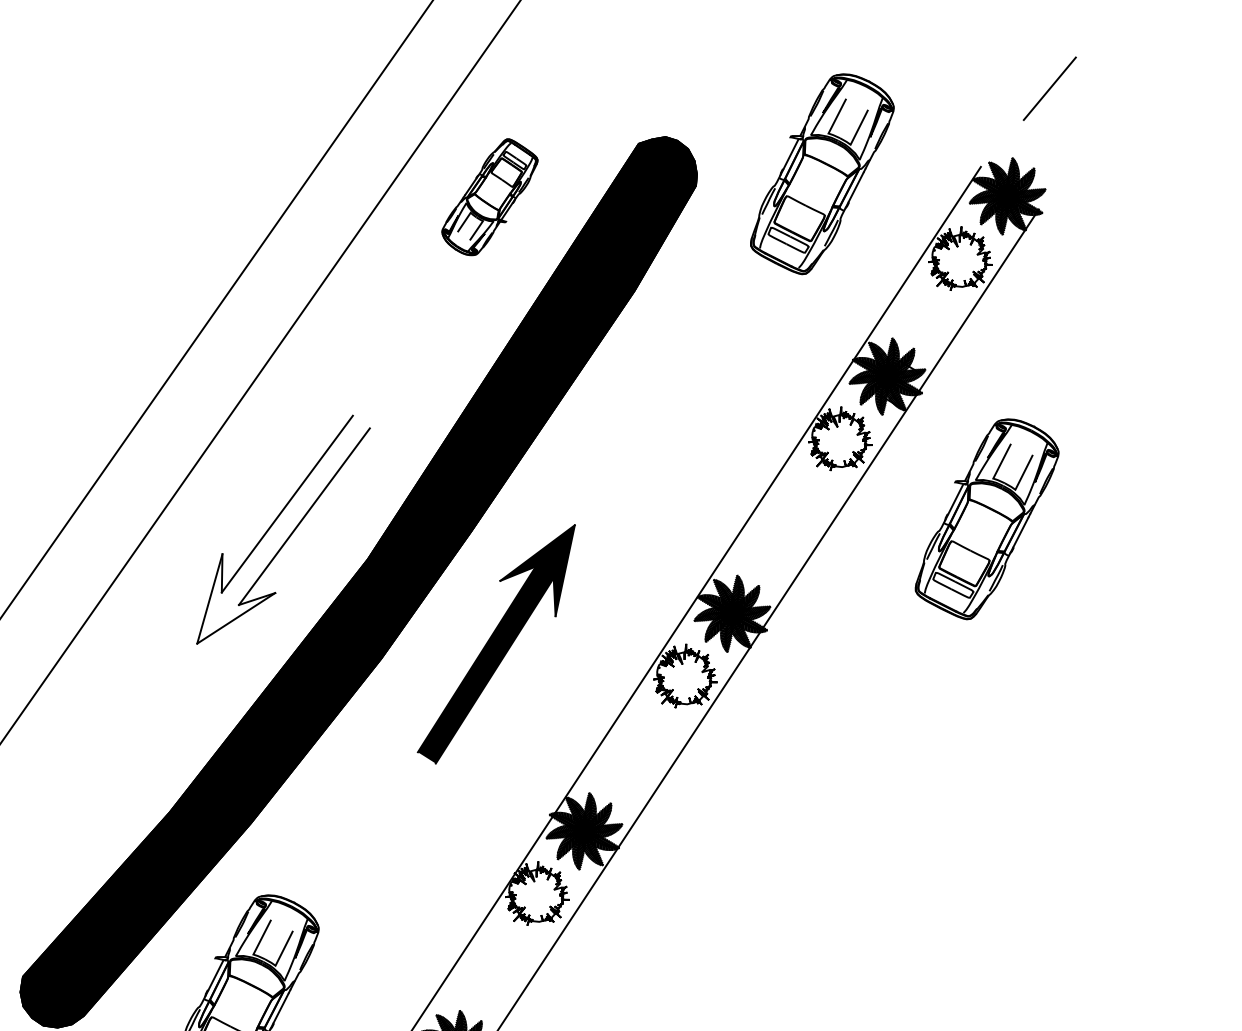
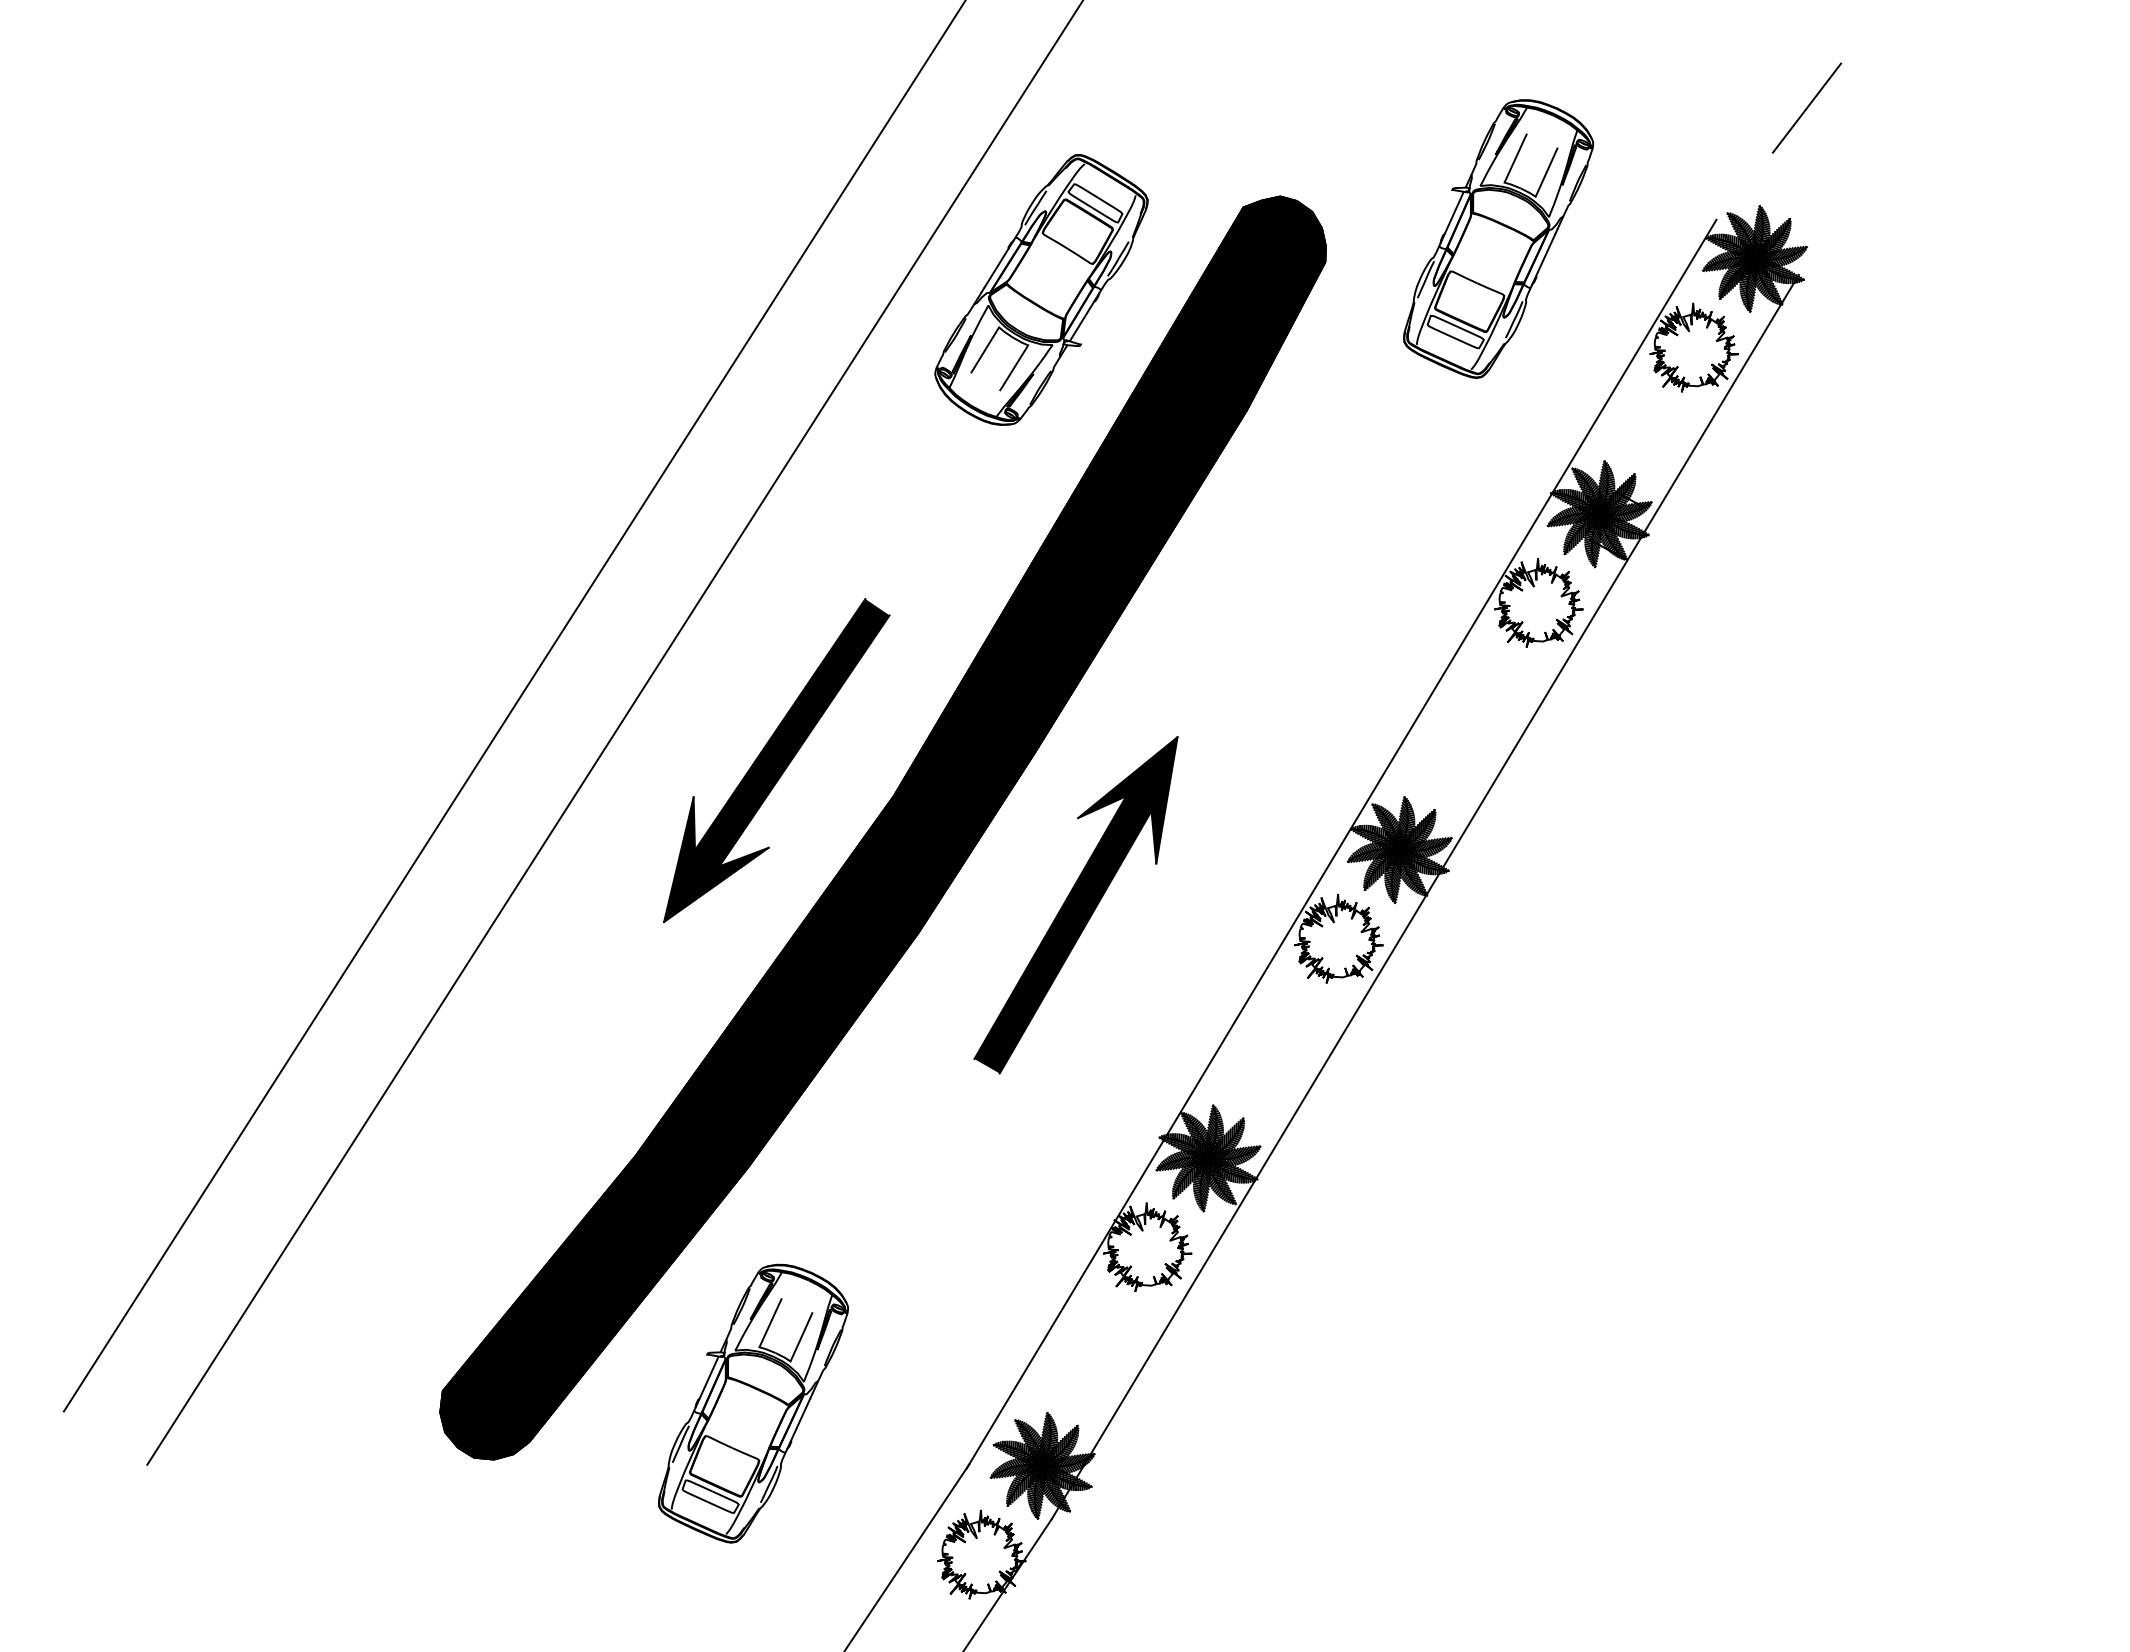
part: (489, 196) -> (1041, 289), size x1.67
part: (987, 518) -> (1745, 704), removed
fill: (283, 530) -> (776, 760), added

